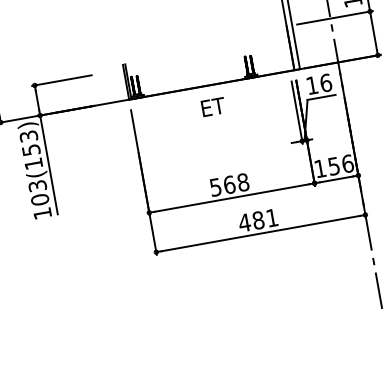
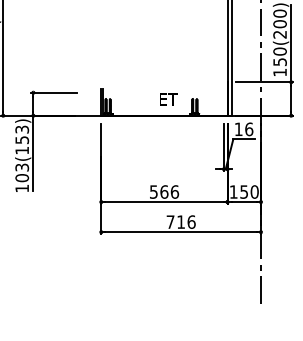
text: (213, 107) -> (168, 99), moved
text: (347, 163) -> (254, 191), 156 -> 150
text: (242, 181) -> (174, 191), 568 -> 566
text: (257, 219) -> (180, 221), 481 -> 716

